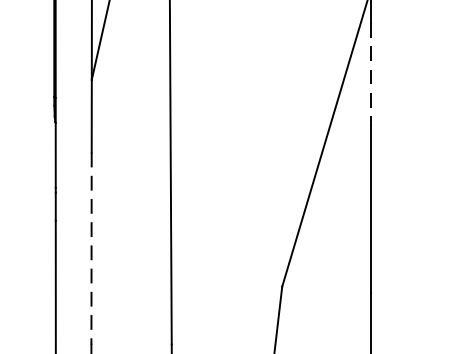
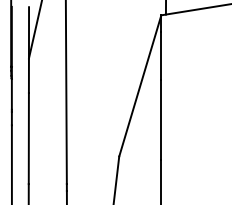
line: (371, 75) -> (161, 56), dashed -> solid
line: (90, 248) -> (28, 138), dashed -> solid

